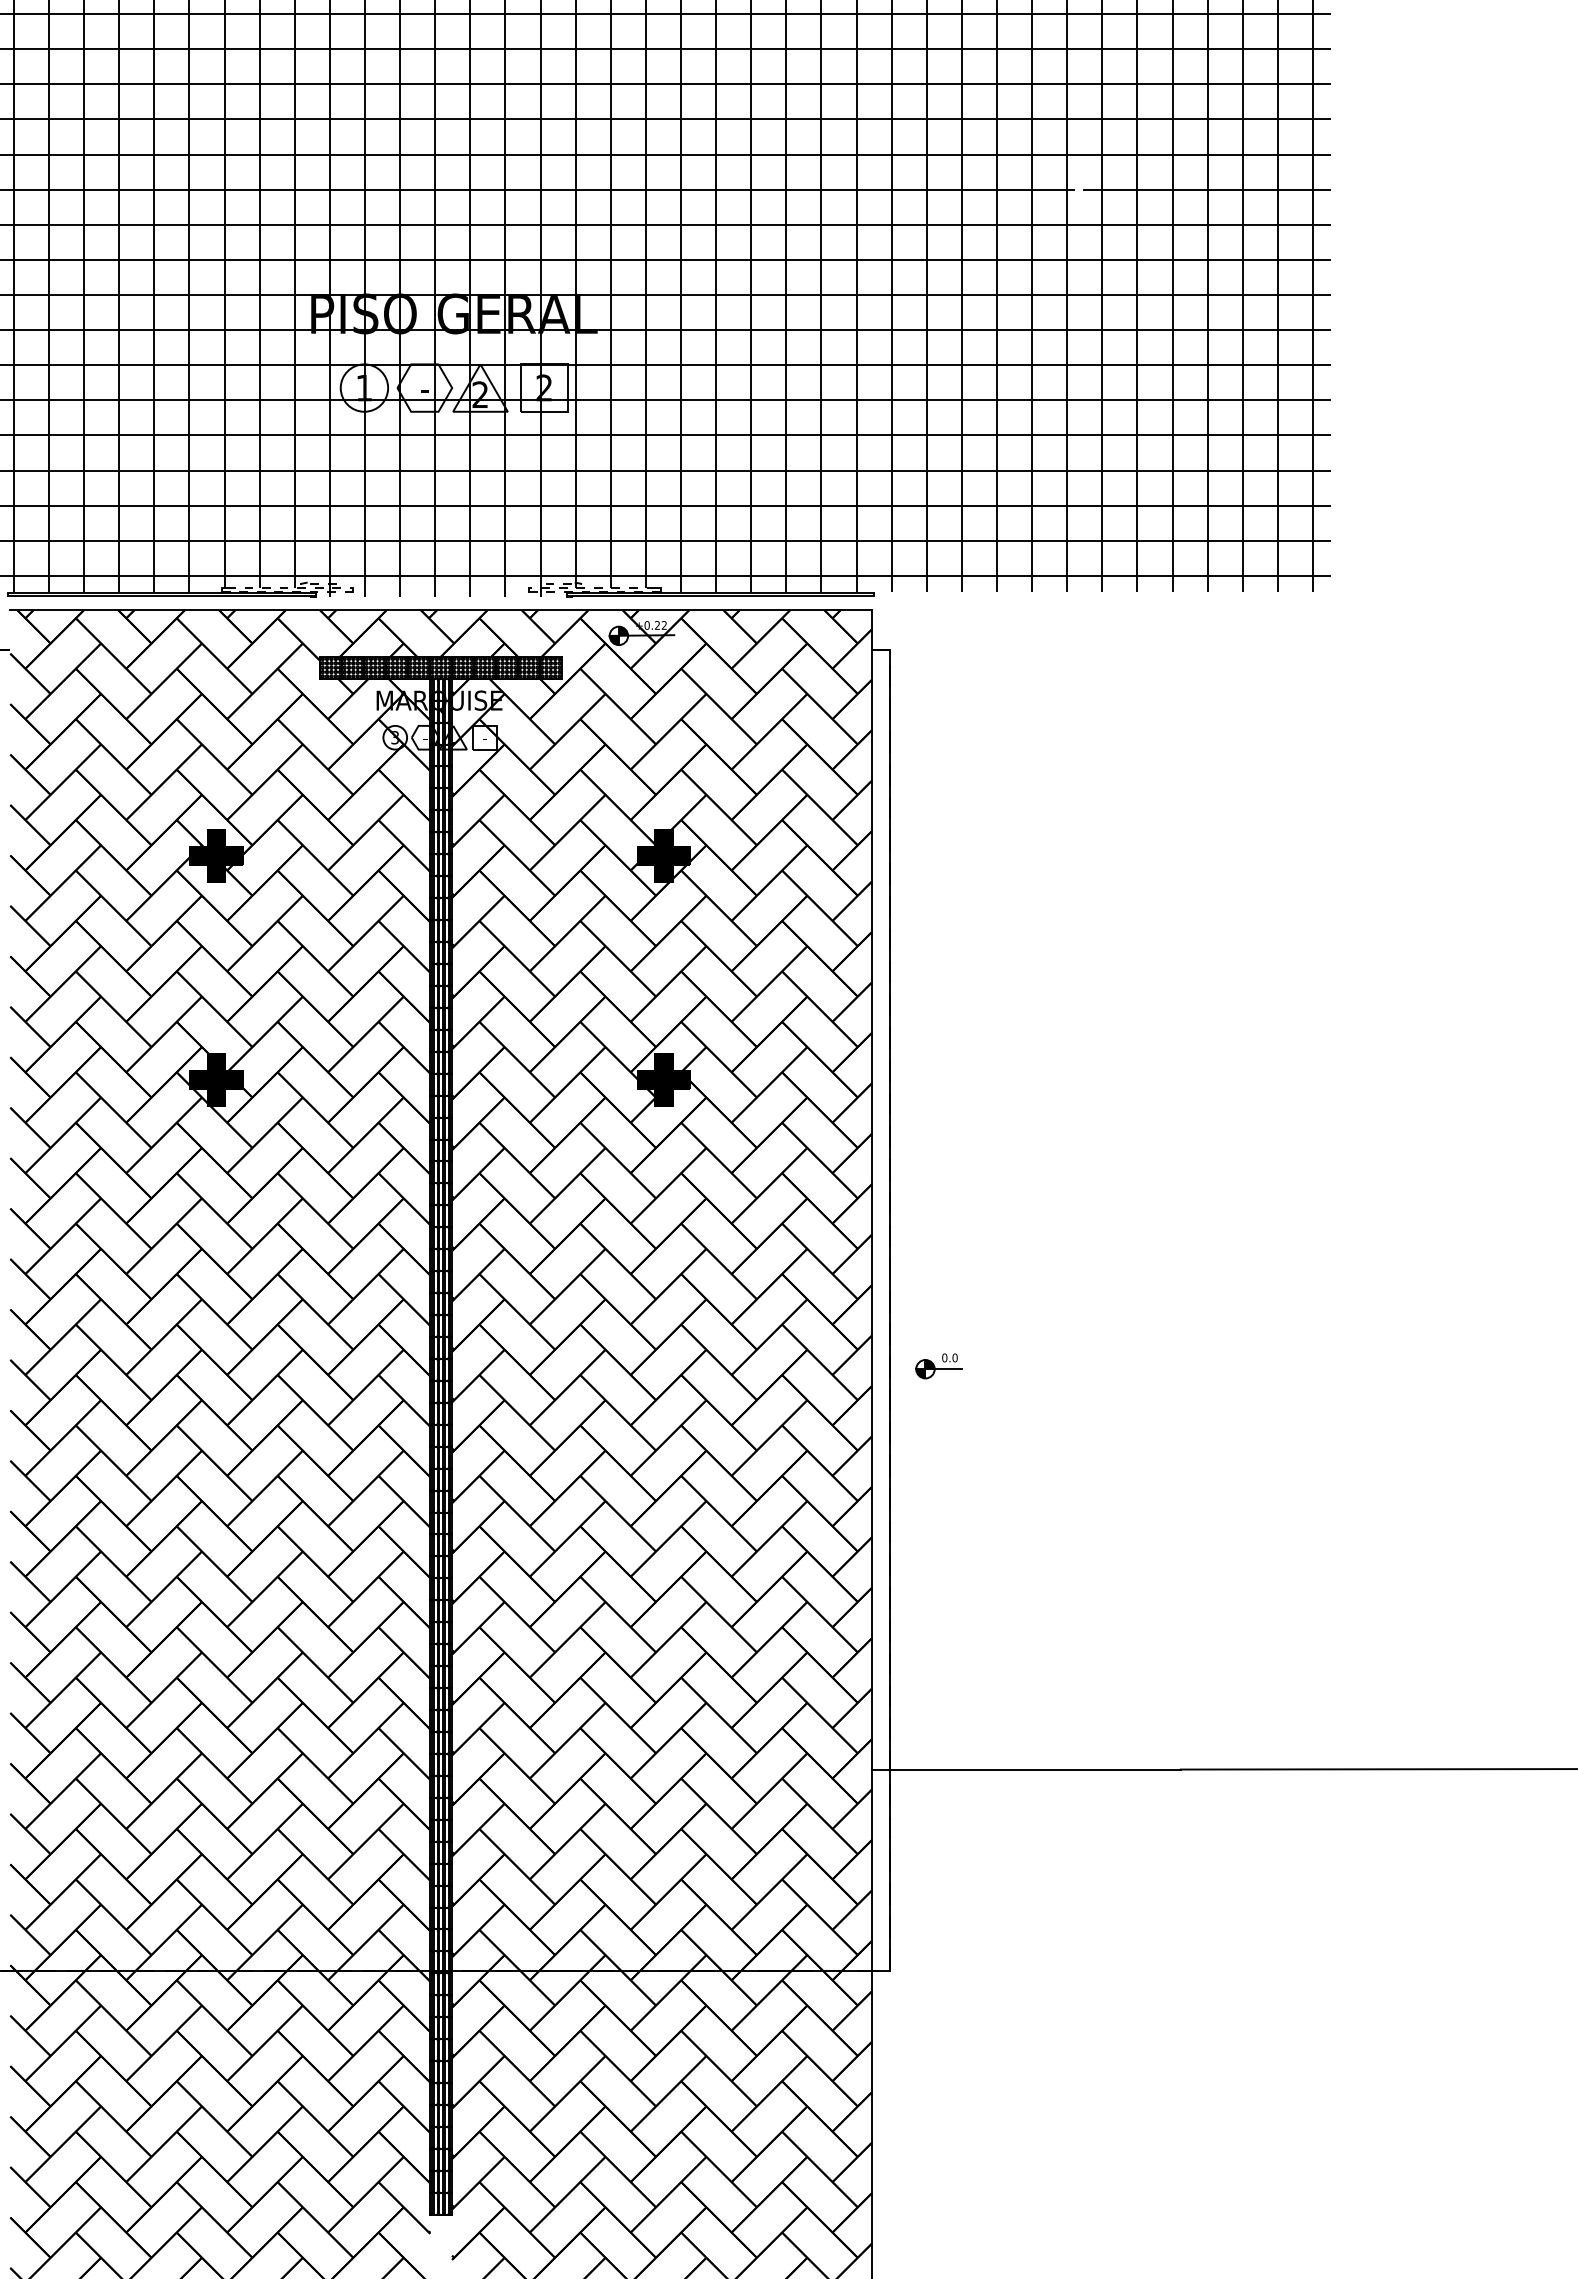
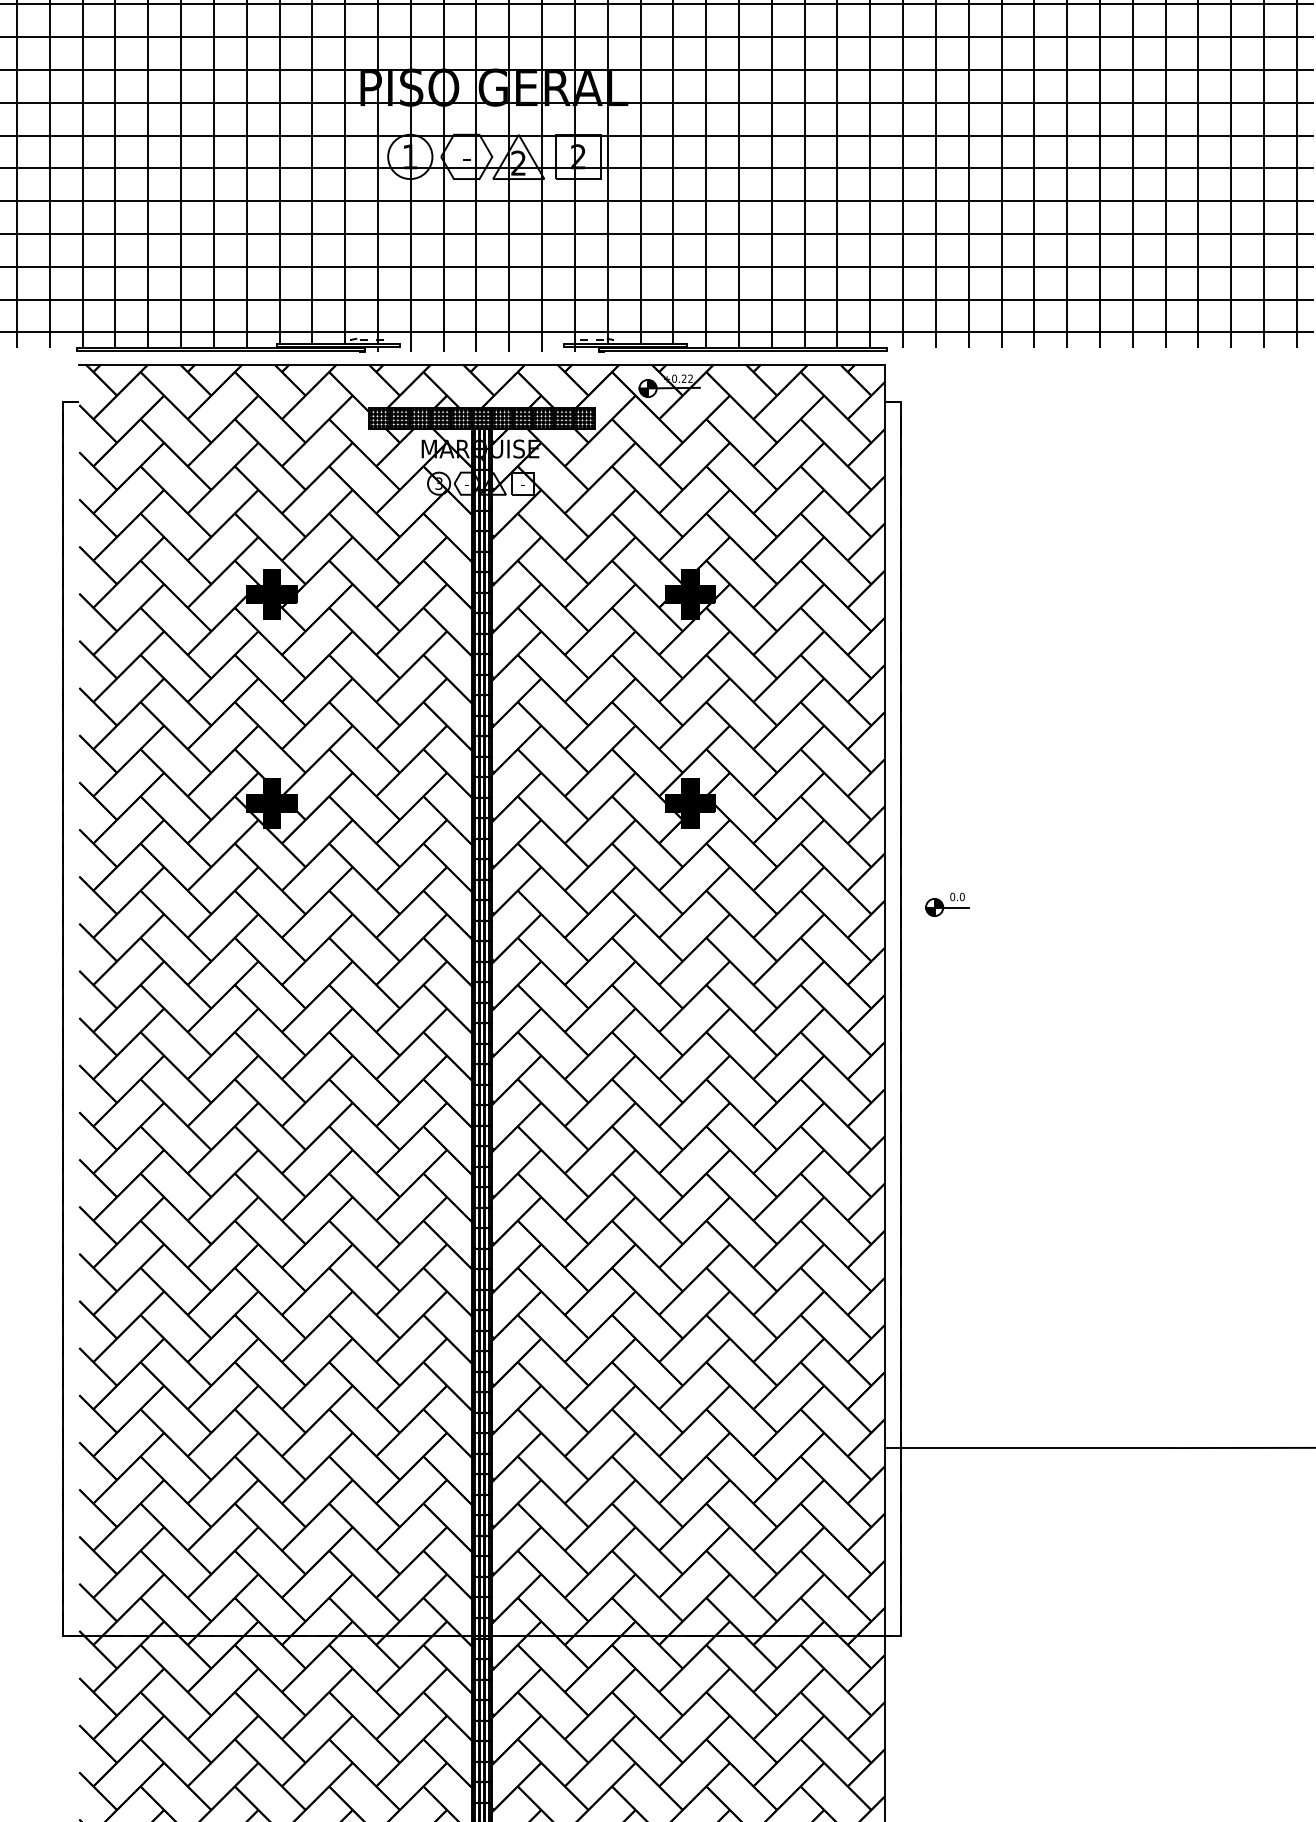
line: (221, 589) -> (276, 345), dashed -> solid
line: (660, 589) -> (686, 345), dashed -> solid
part: (938, 1366) -> (946, 904), moved

